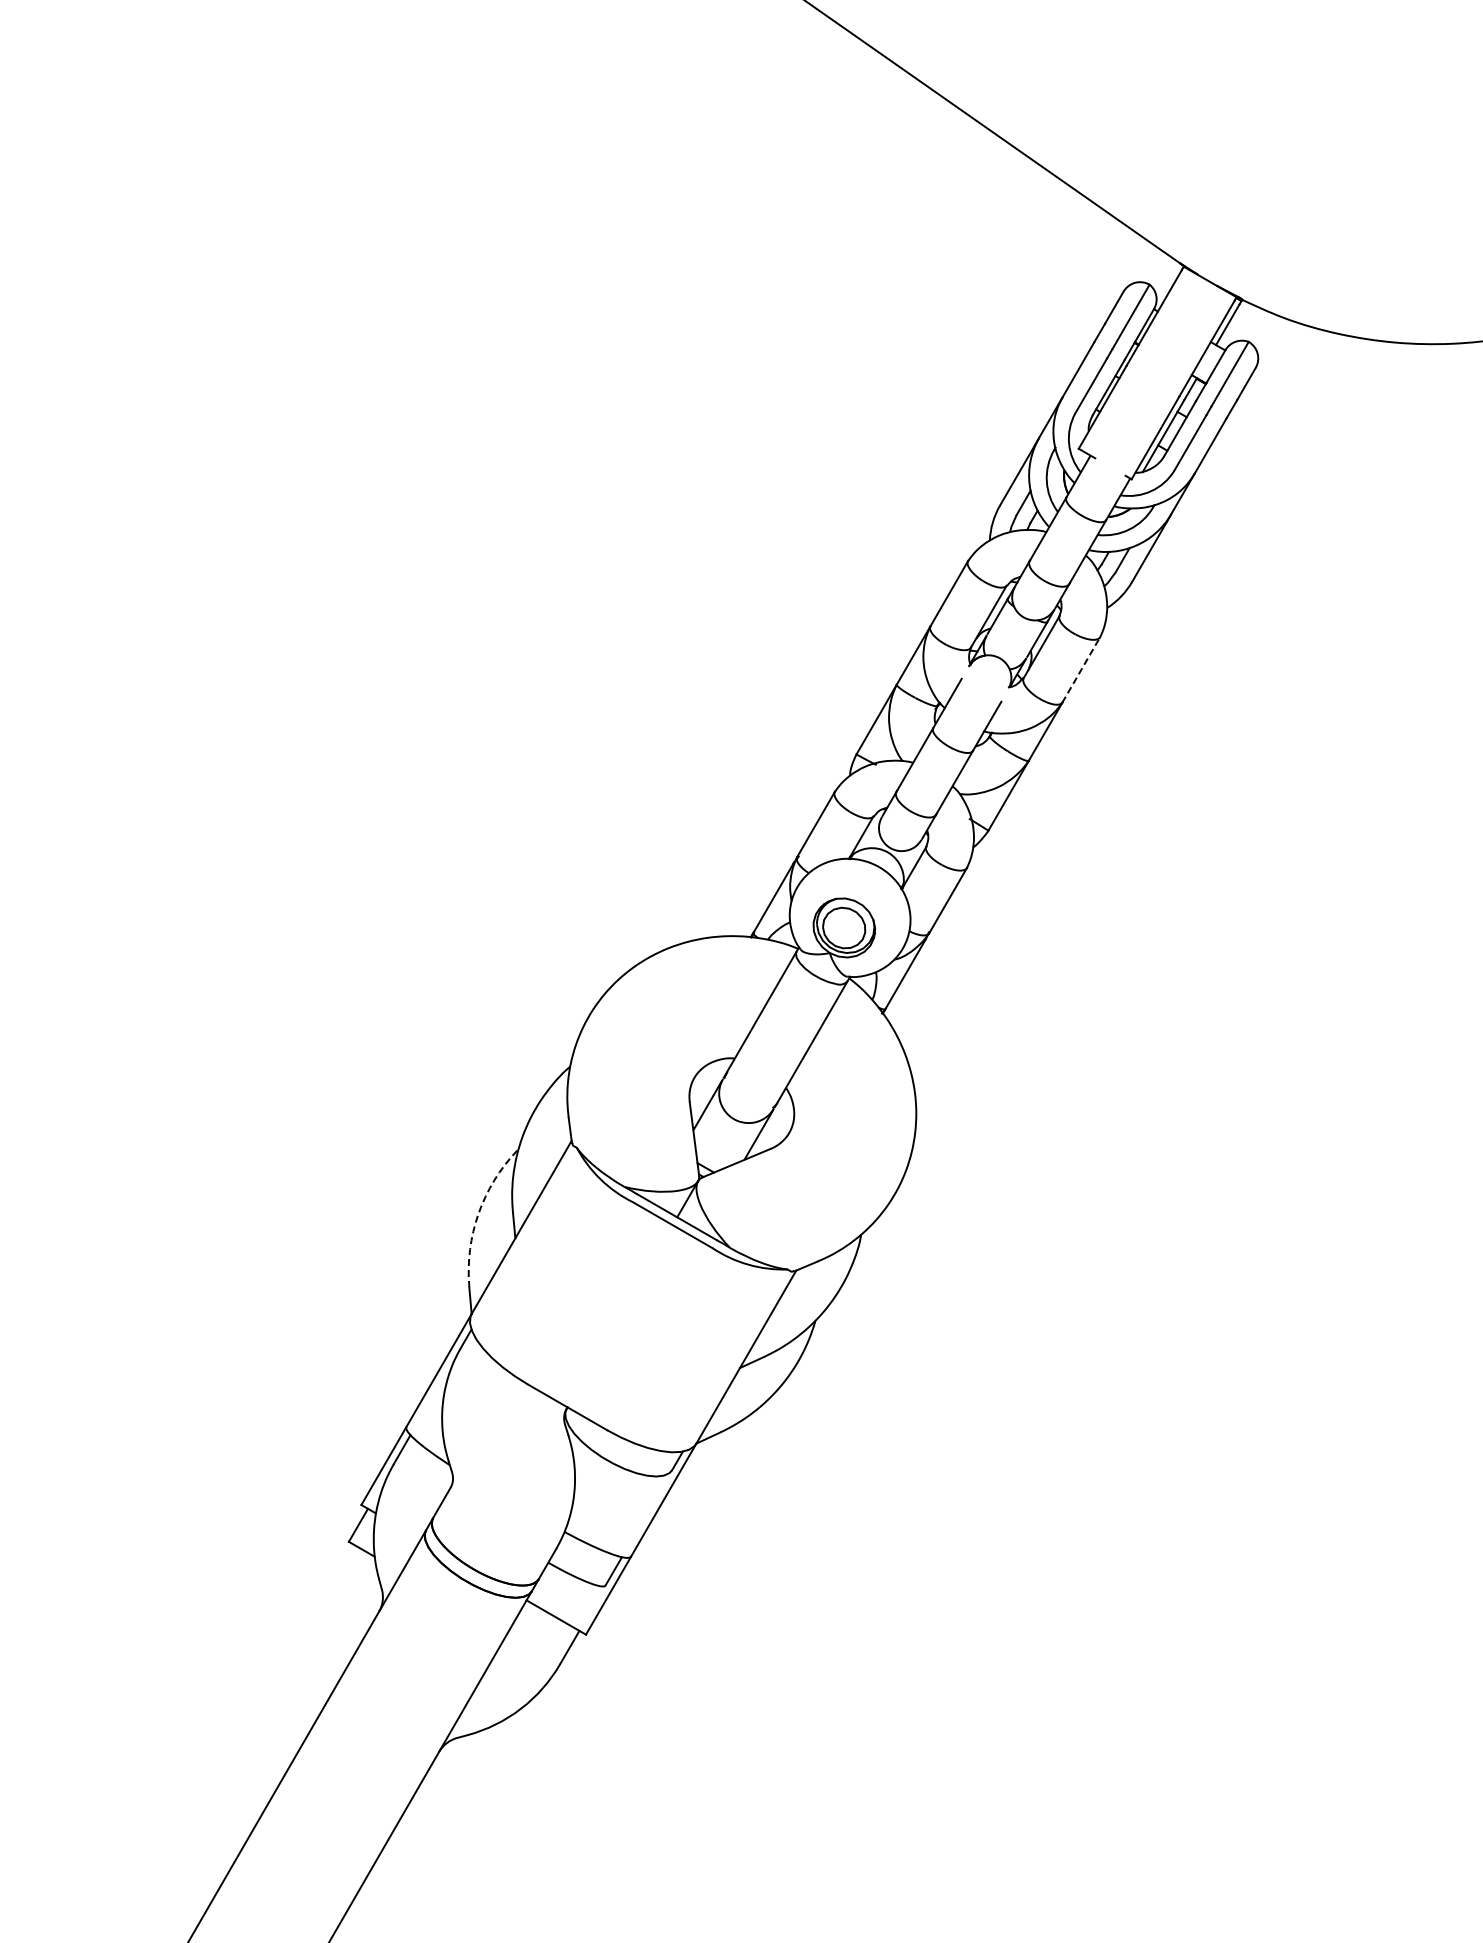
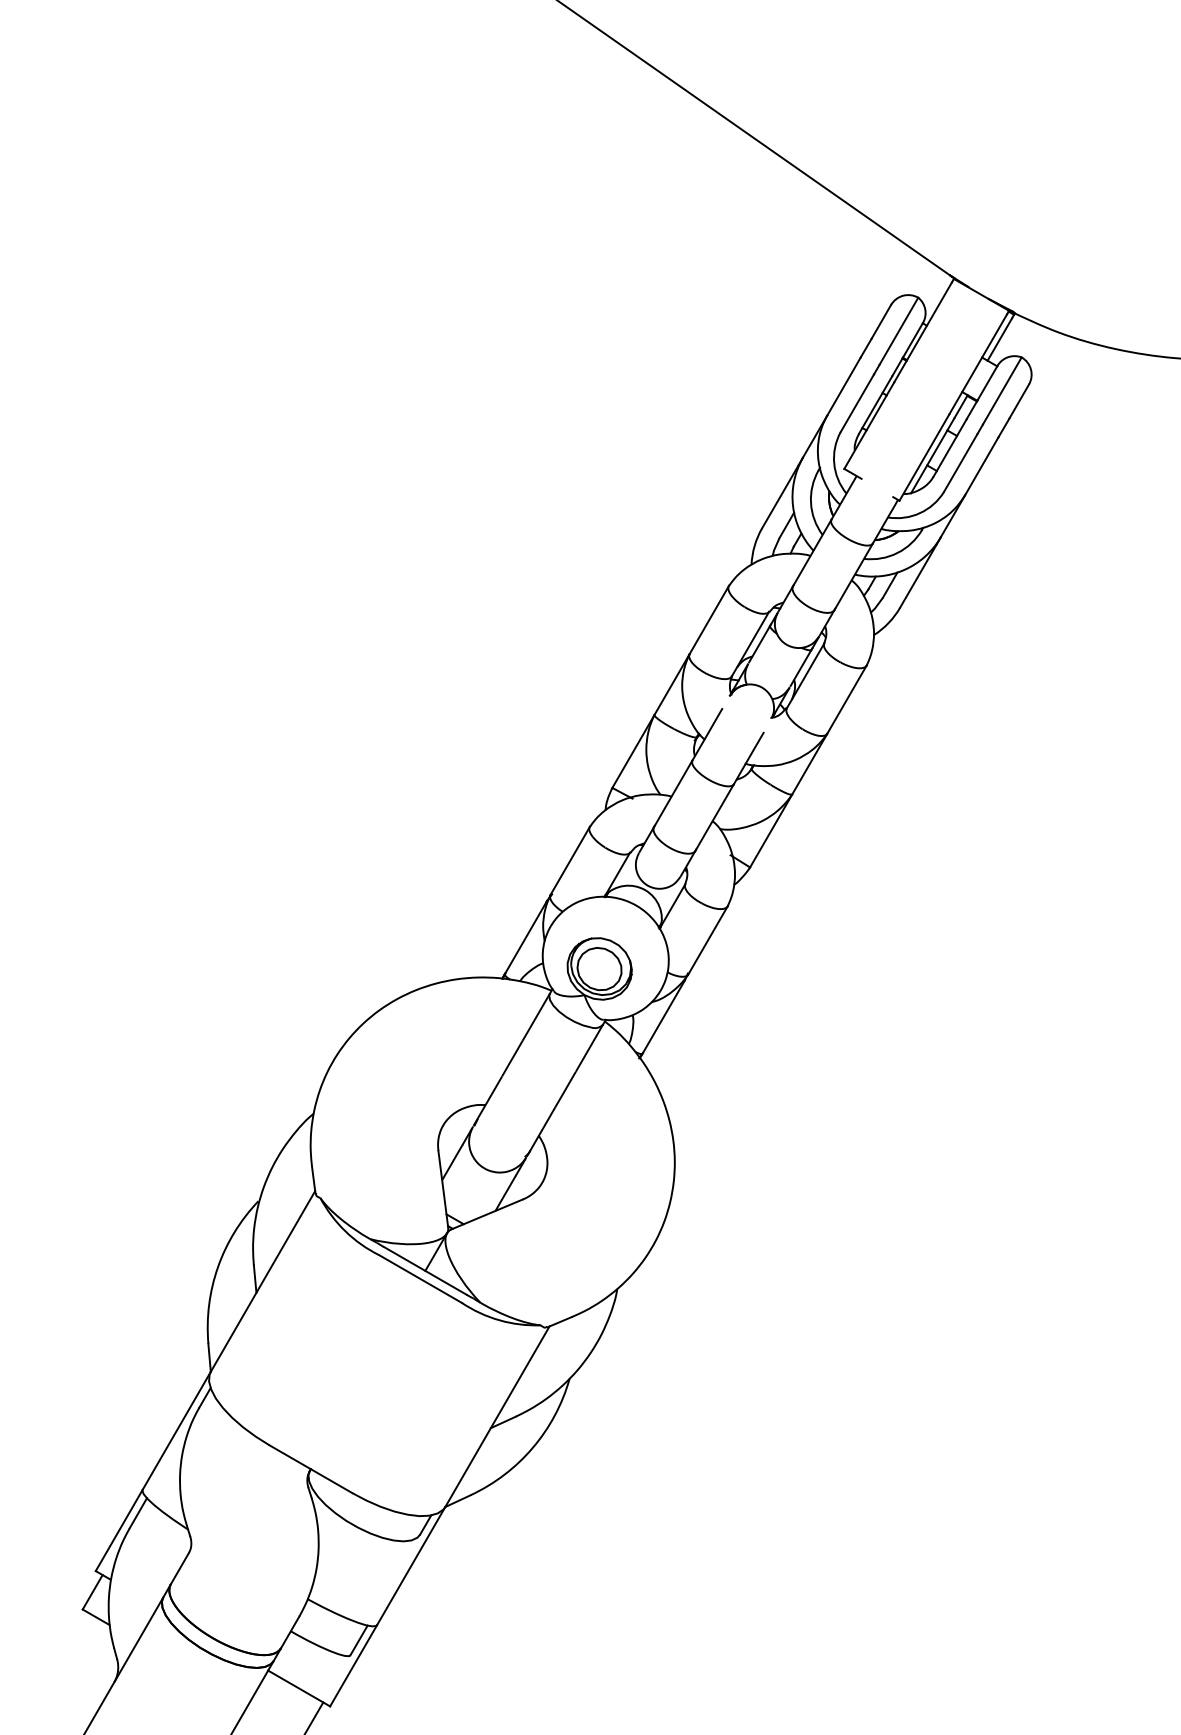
line: (1081, 669) -> (847, 699), dashed -> solid
arc: (478, 1213) -> (217, 1266), dashed -> solid

